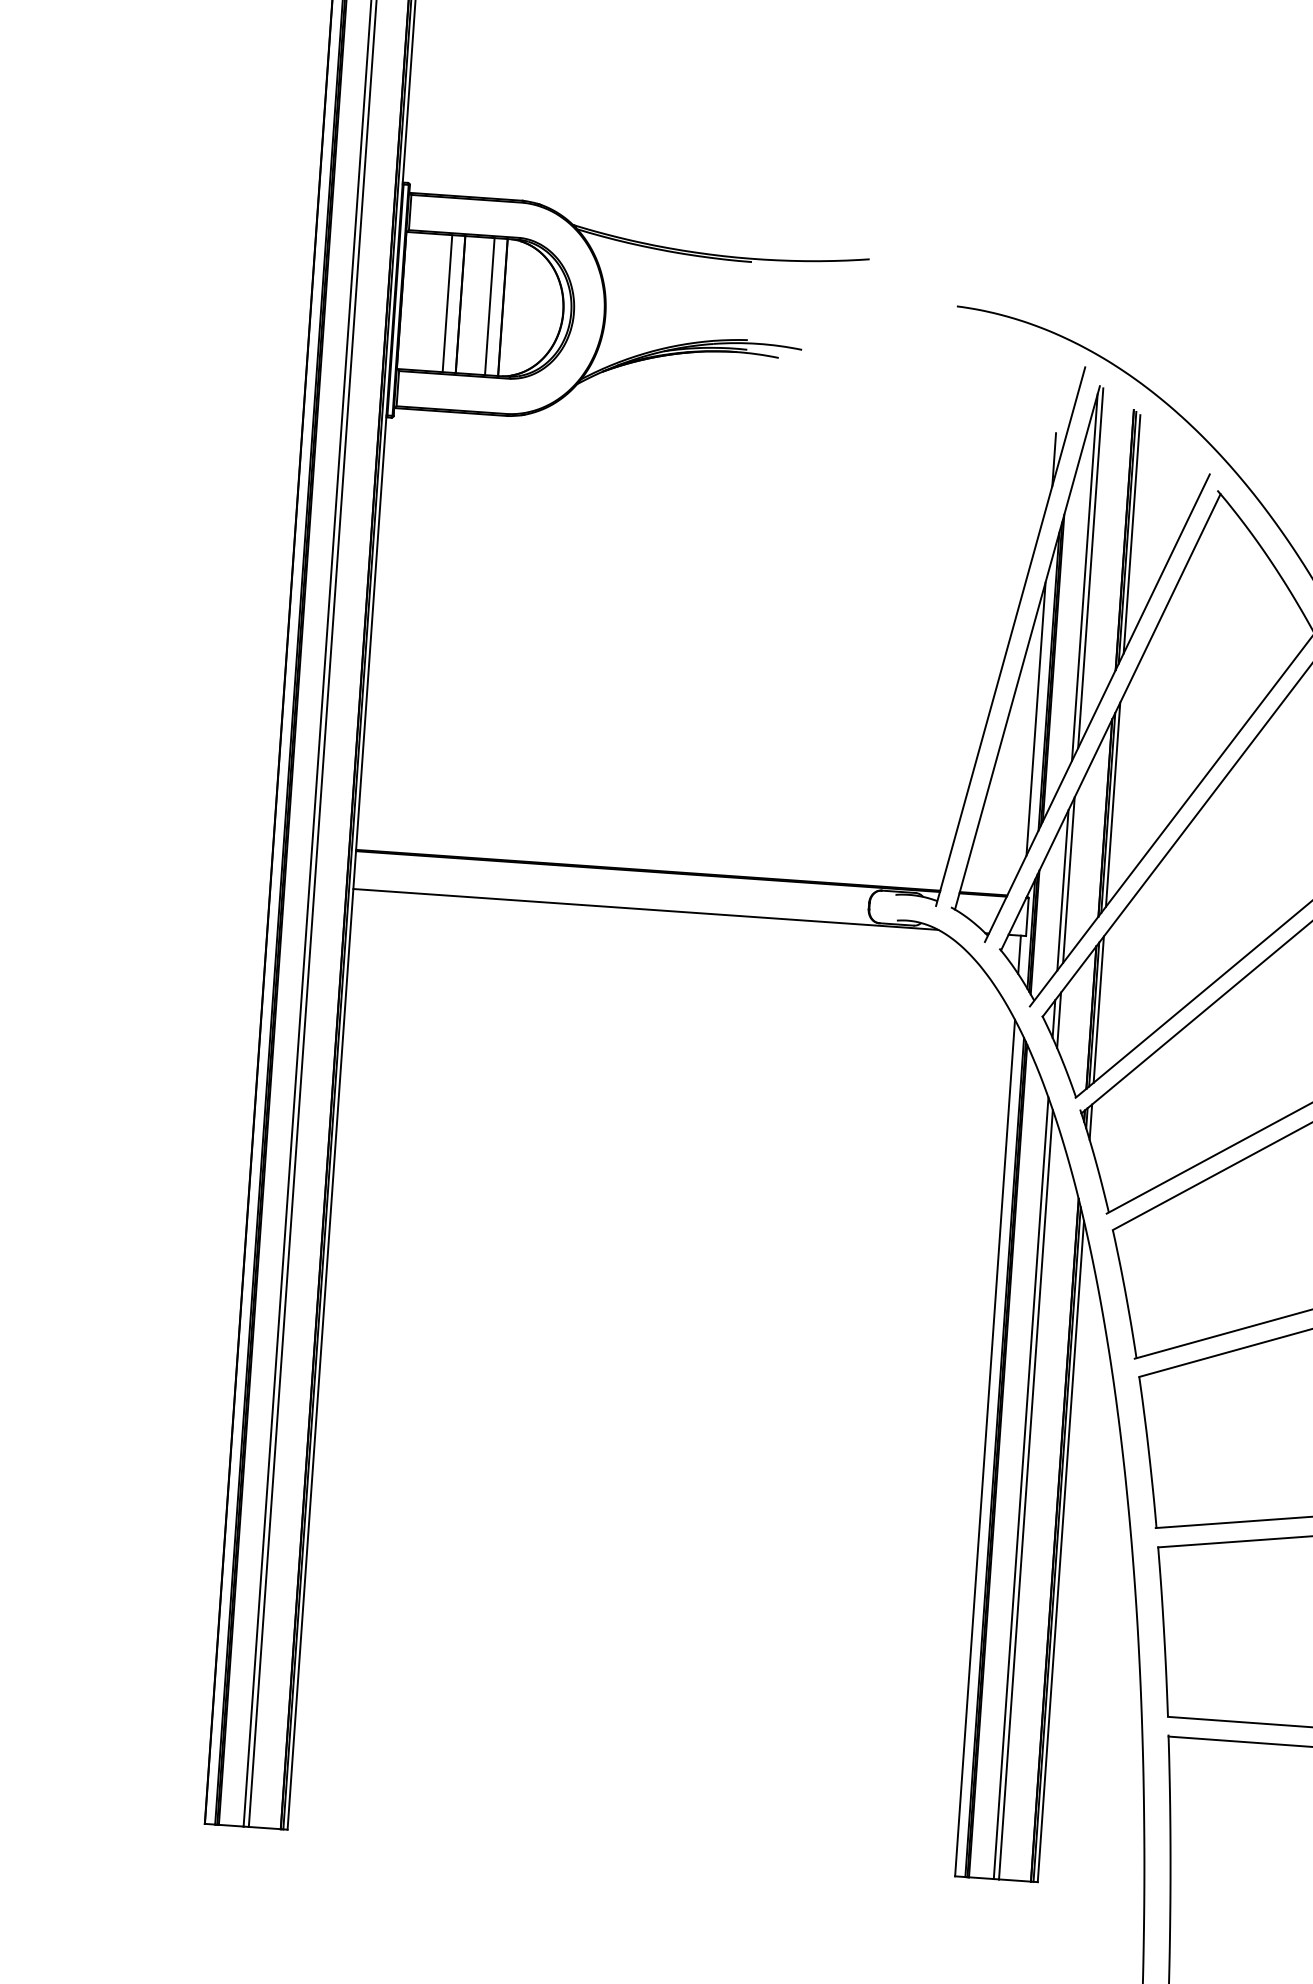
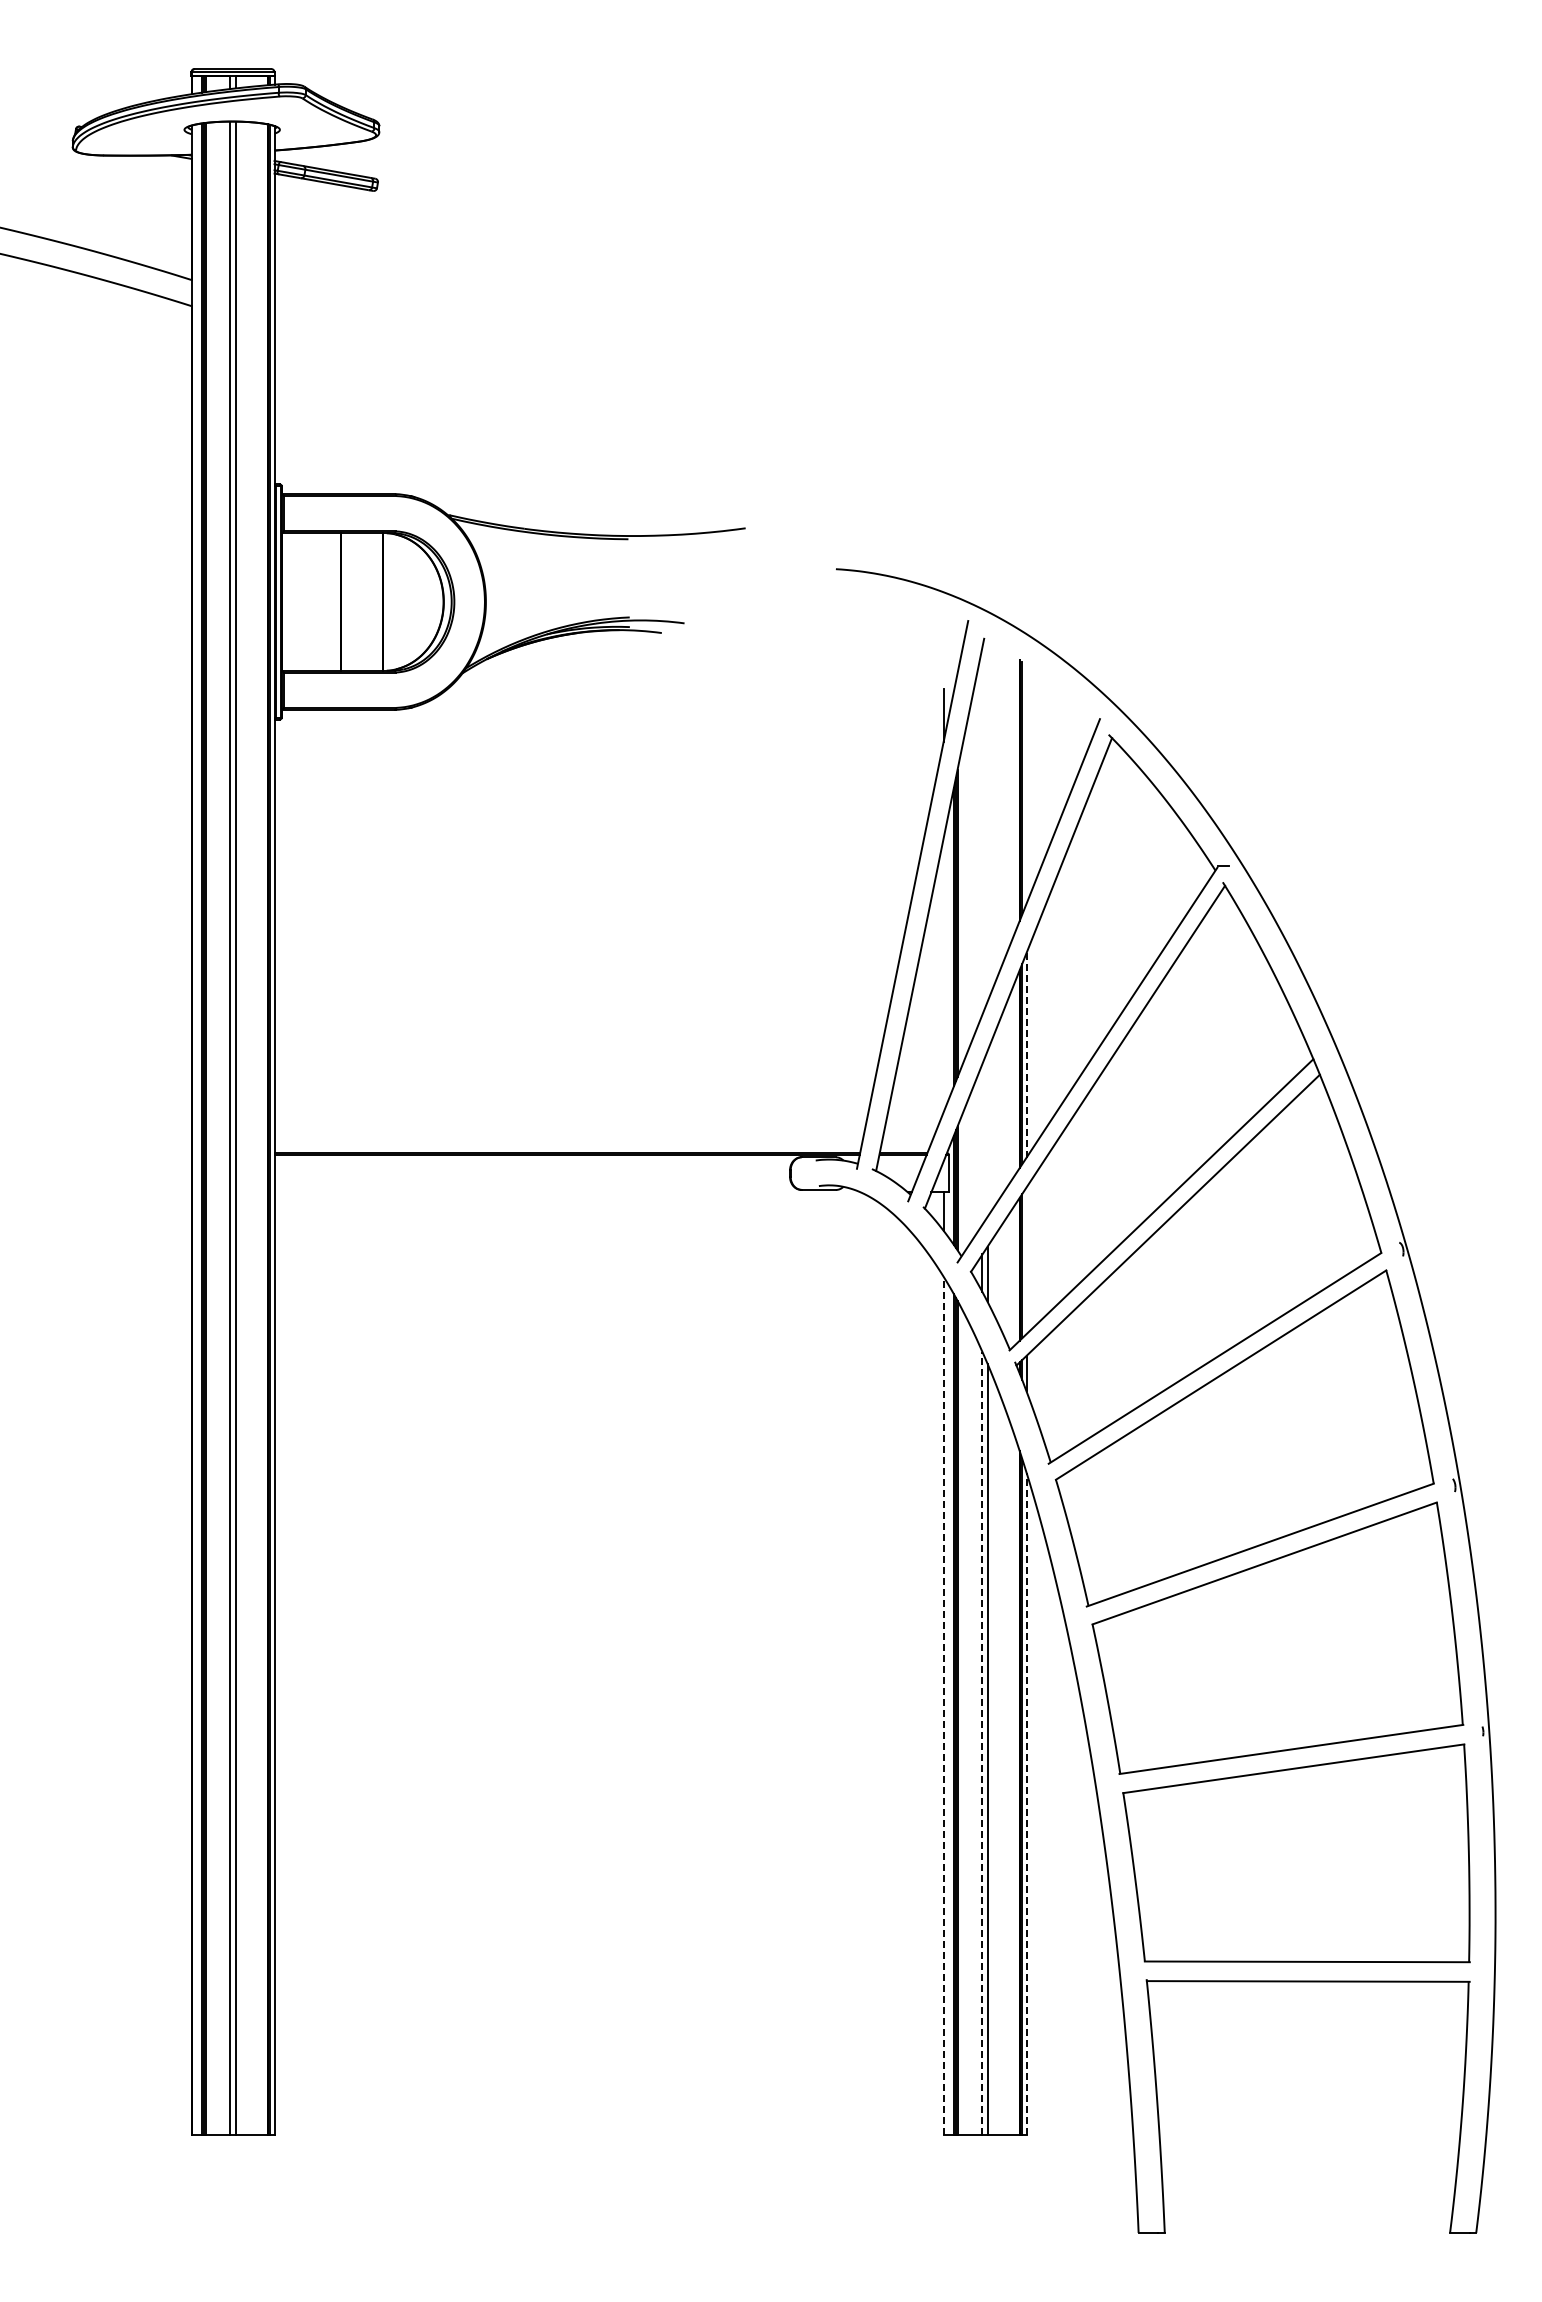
line: (447, 303) -> (327, 601), removed
line: (490, 306) -> (370, 601), removed
line: (1132, 533) -> (1026, 783), removed
line: (1090, 567) -> (987, 820), removed
line: (1084, 577) -> (982, 830), removed
line: (1035, 719) -> (943, 975), removed
line: (1113, 803) -> (1026, 1054), solid -> dashed
line: (1068, 879) -> (987, 1133), removed
line: (1063, 889) -> (982, 1143), removed
line: (645, 909) -> (567, 1192), removed
line: (1098, 1009) -> (1026, 1260), removed
line: (984, 1447) -> (943, 1705), solid -> dashed
line: (1021, 1488) -> (982, 1743), solid -> dashed
line: (1060, 1550) -> (1026, 1803), solid -> dashed

